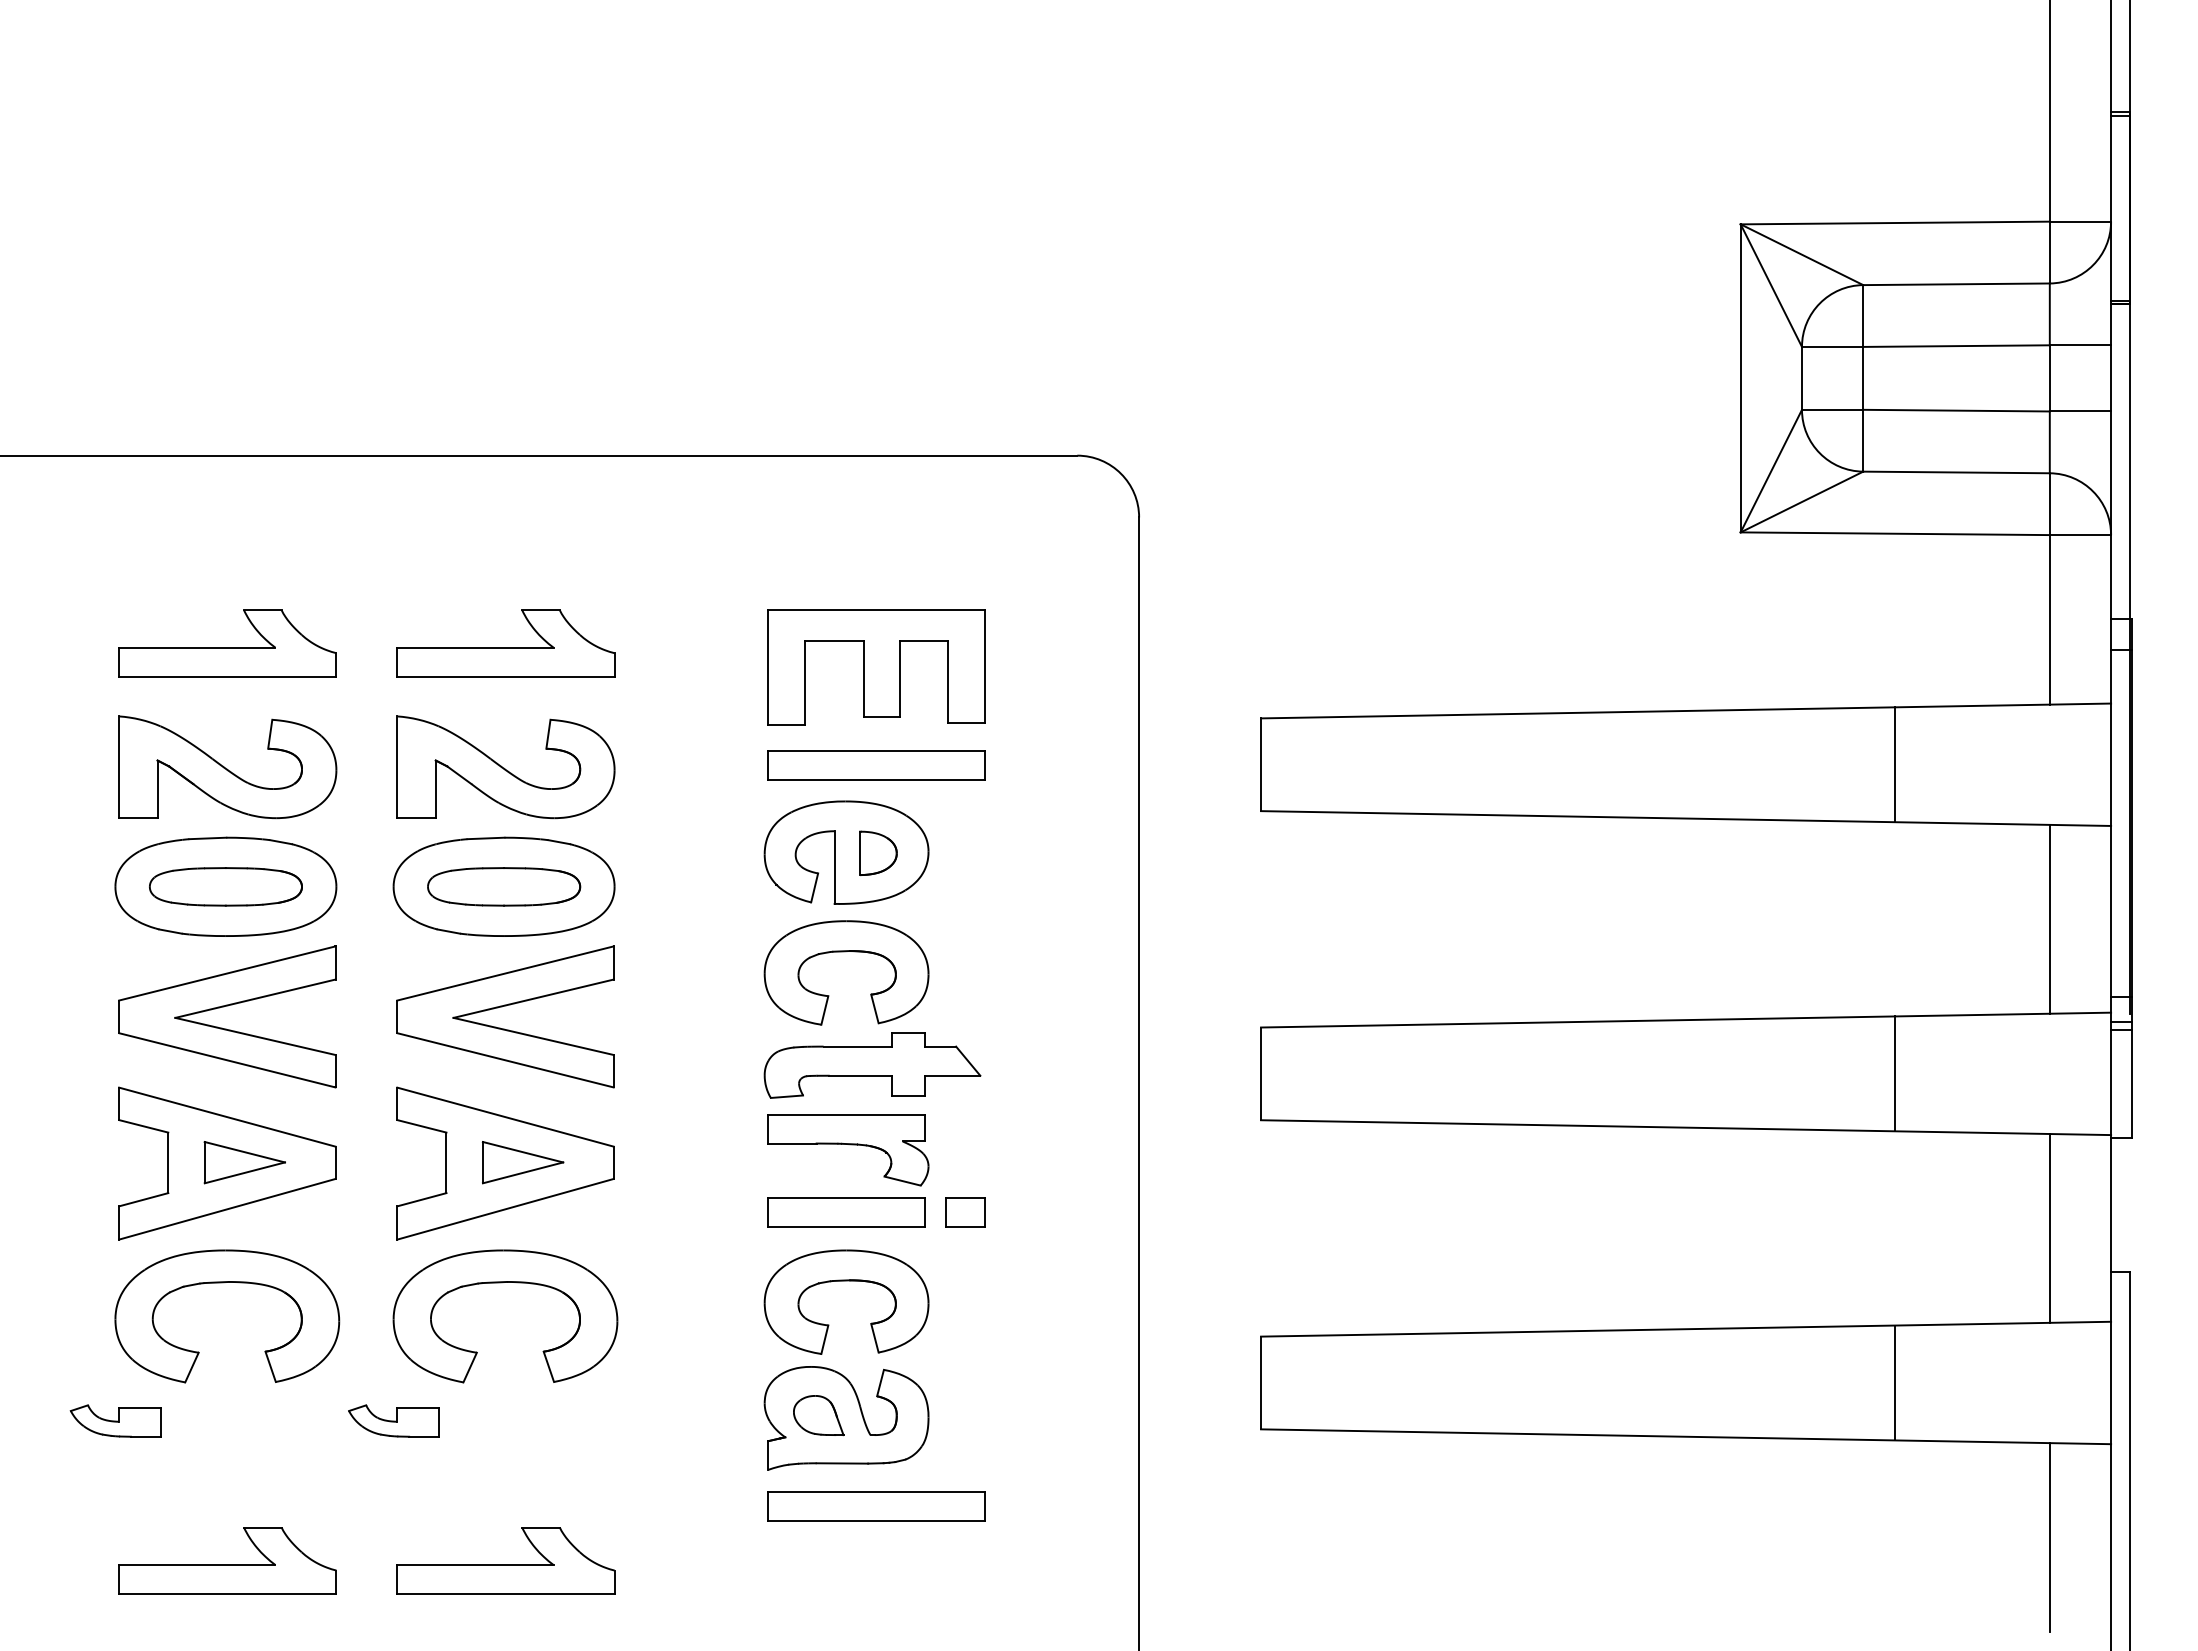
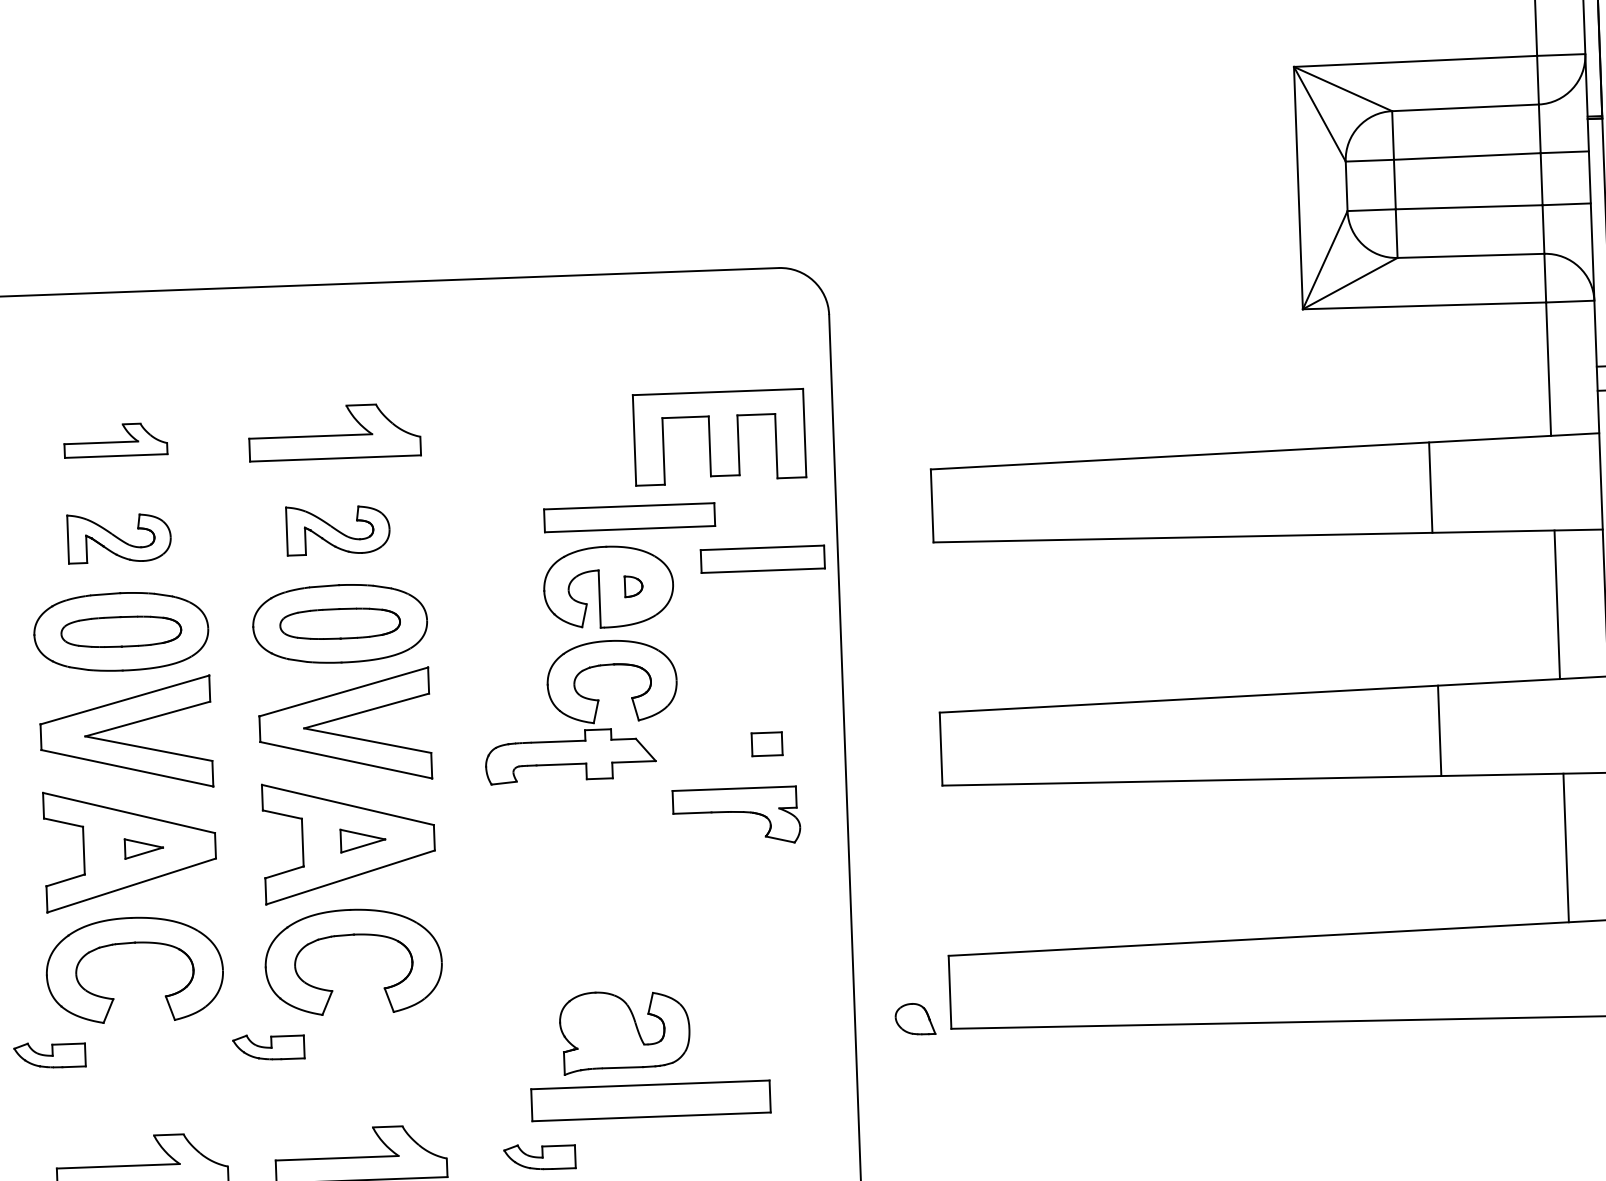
part: (227, 643) -> (115, 440), size x0.6
part: (876, 667) -> (719, 437), moved
part: (227, 767) -> (119, 537), size x0.6
part: (505, 767) -> (337, 529), size x0.6
part: (878, 852) -> (633, 585), size x0.6
part: (872, 1065) -> (570, 756), moved
part: (848, 1150) -> (736, 816), moved
part: (244, 1162) -> (143, 848), size x0.6
part: (522, 1162) -> (362, 840), size x0.7
part: (846, 1212) -> (762, 559), moved
part: (965, 1212) -> (767, 744), moved
part: (846, 1281) -> (620, 924), removed
line: (1894, 1382) -> (1448, 973), removed
part: (818, 1415) -> (915, 1019), moved
part: (876, 1506) -> (651, 1100), size x1.4
line: (2049, 1537) -> (1574, 1091), removed
part: (732, 1572) -> (539, 1156), added

